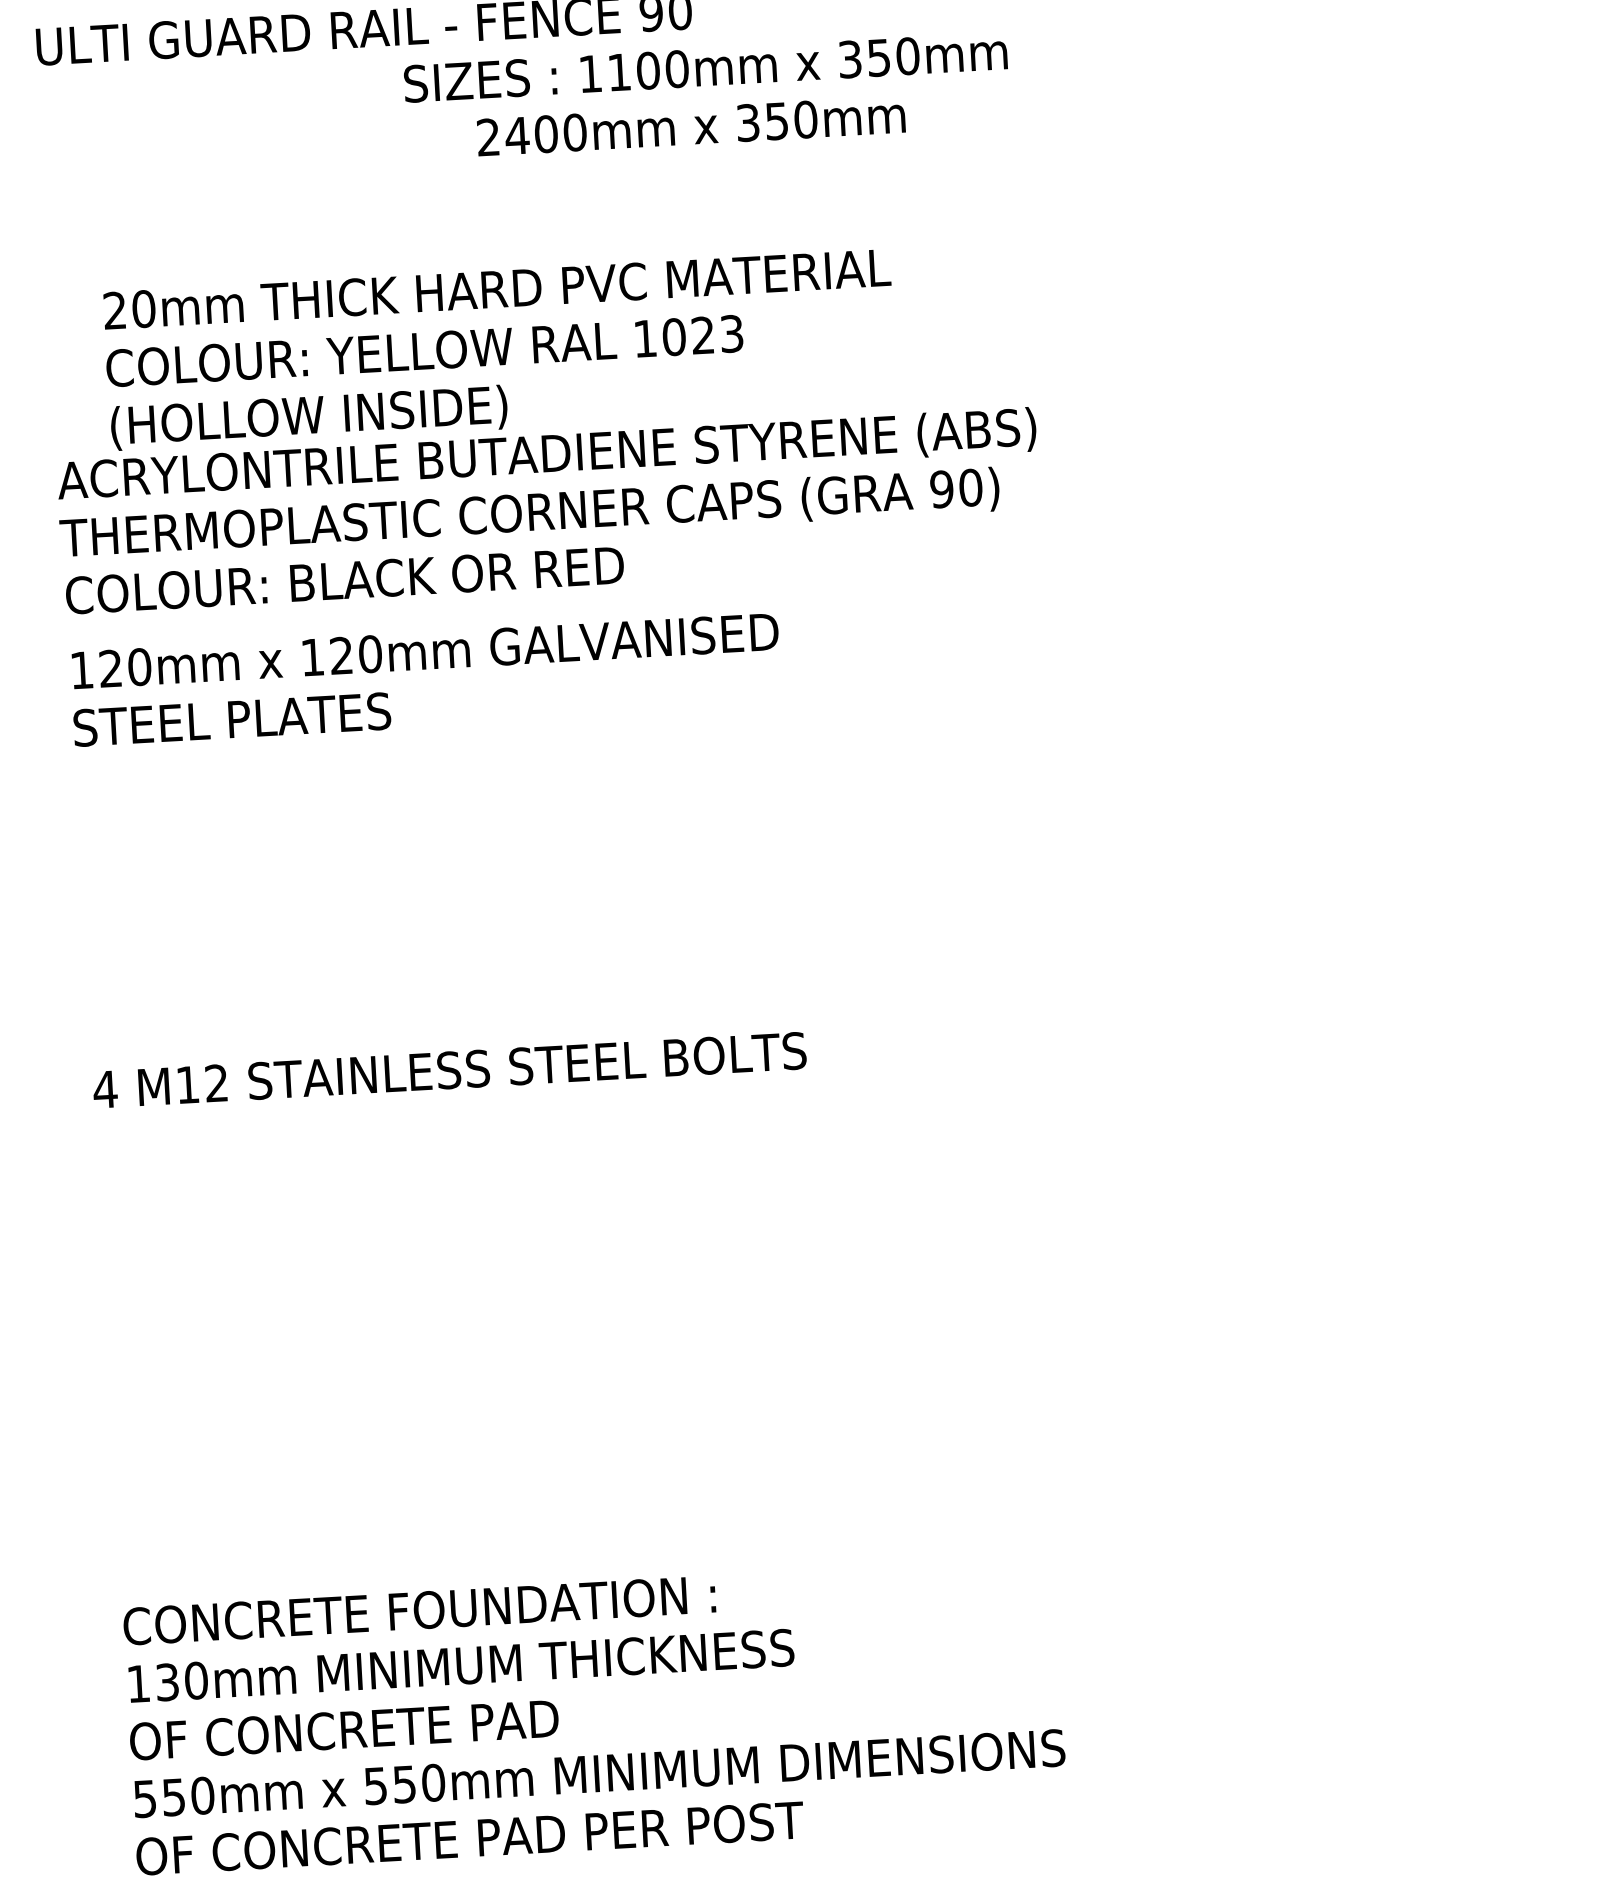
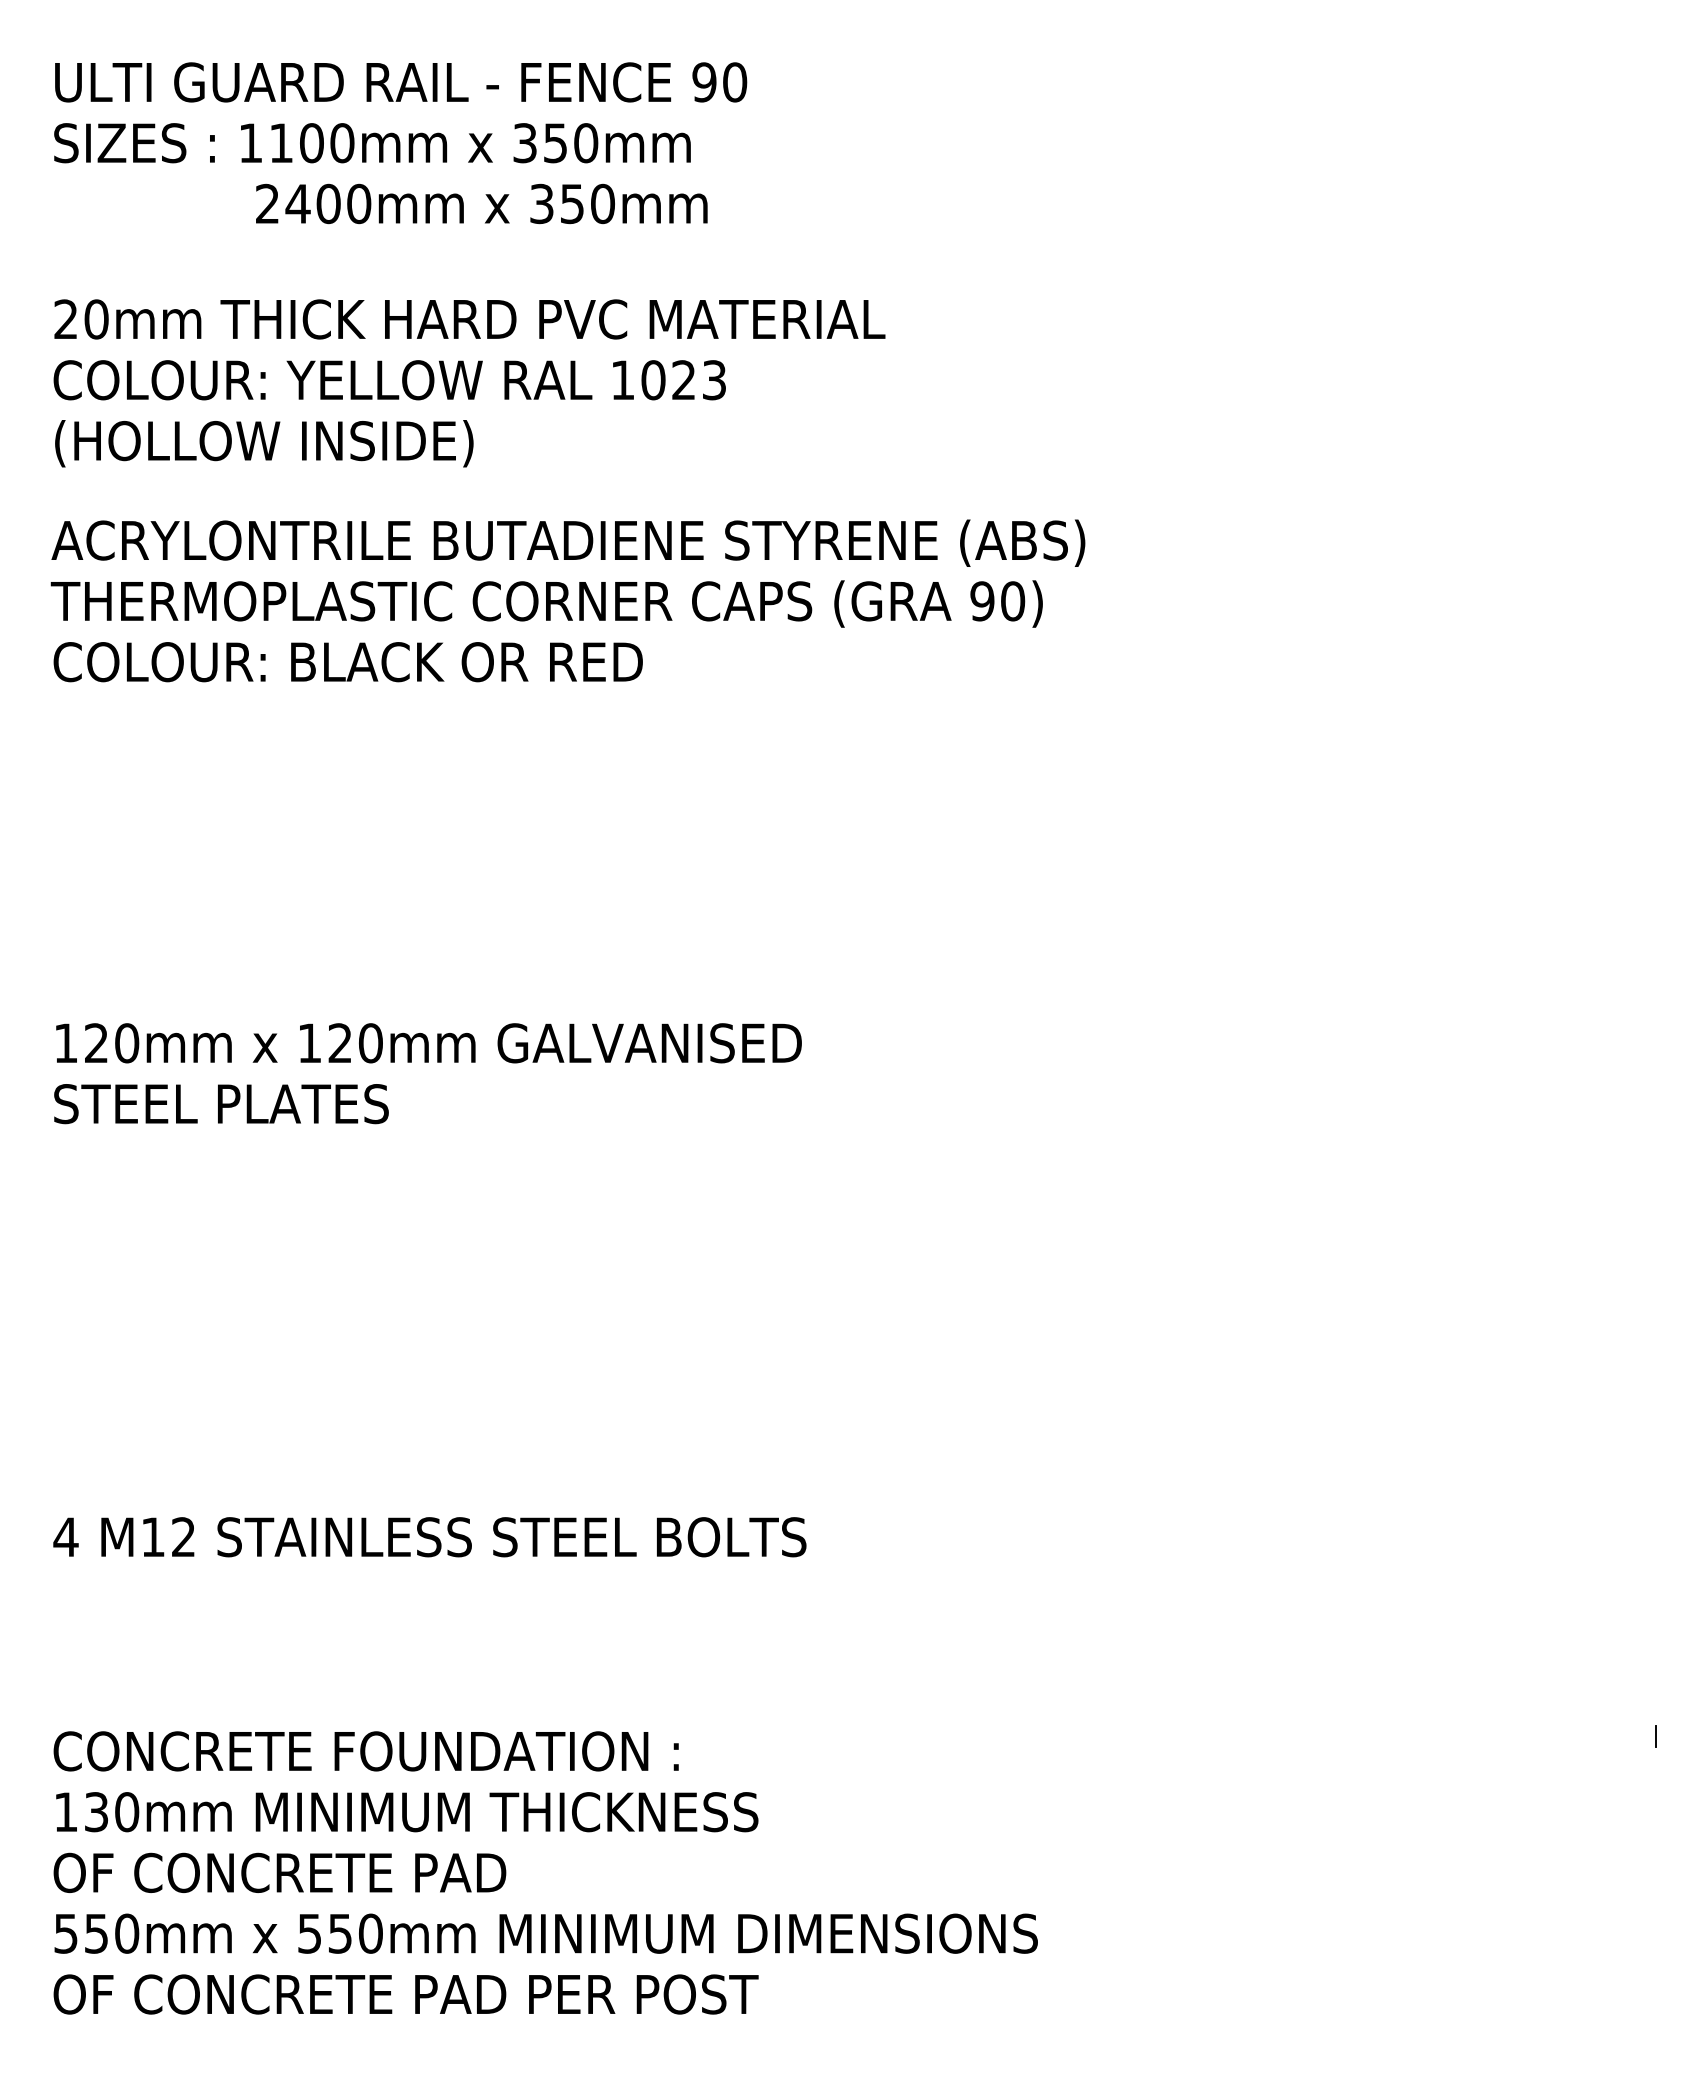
text: (705, 67) -> (372, 143), moved
text: (690, 125) -> (481, 203), moved
text: (500, 349) -> (469, 383), moved
text: (425, 679) -> (427, 1073), moved
text: (449, 1070) -> (429, 1537), moved

